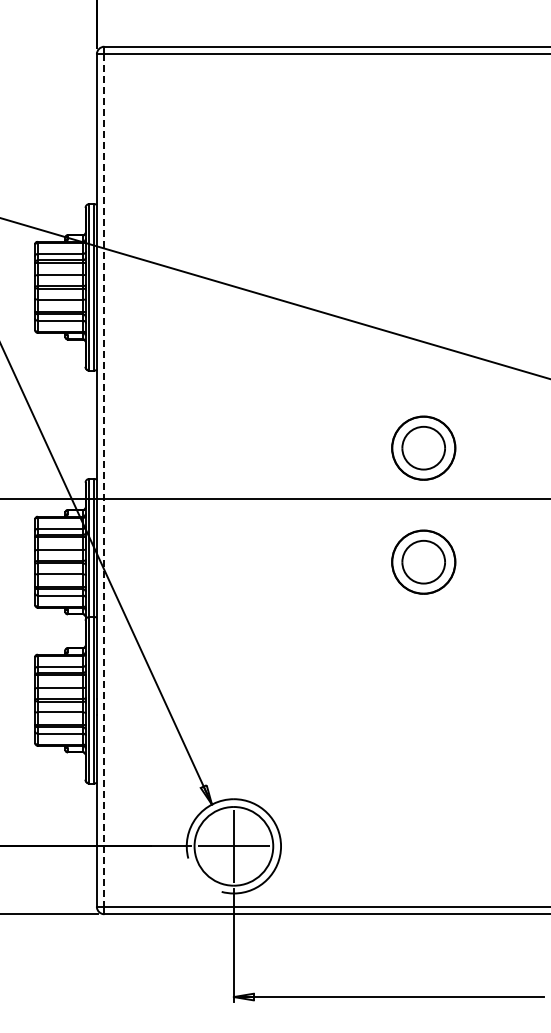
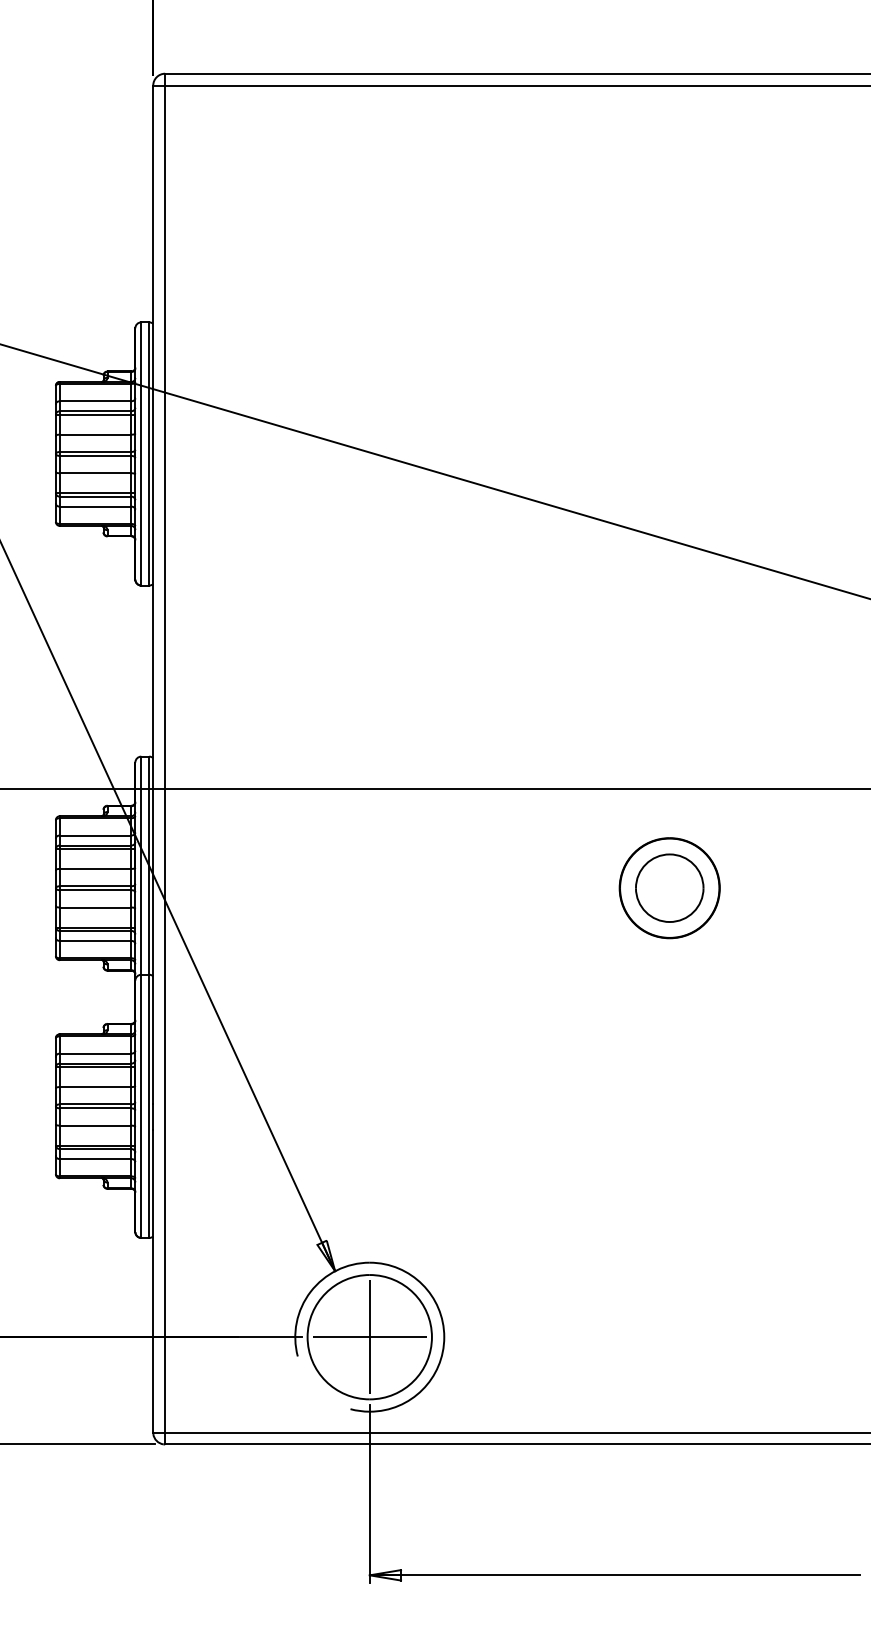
part: (423, 447) -> (669, 706), removed
line: (104, 480) -> (165, 759), dashed -> solid

